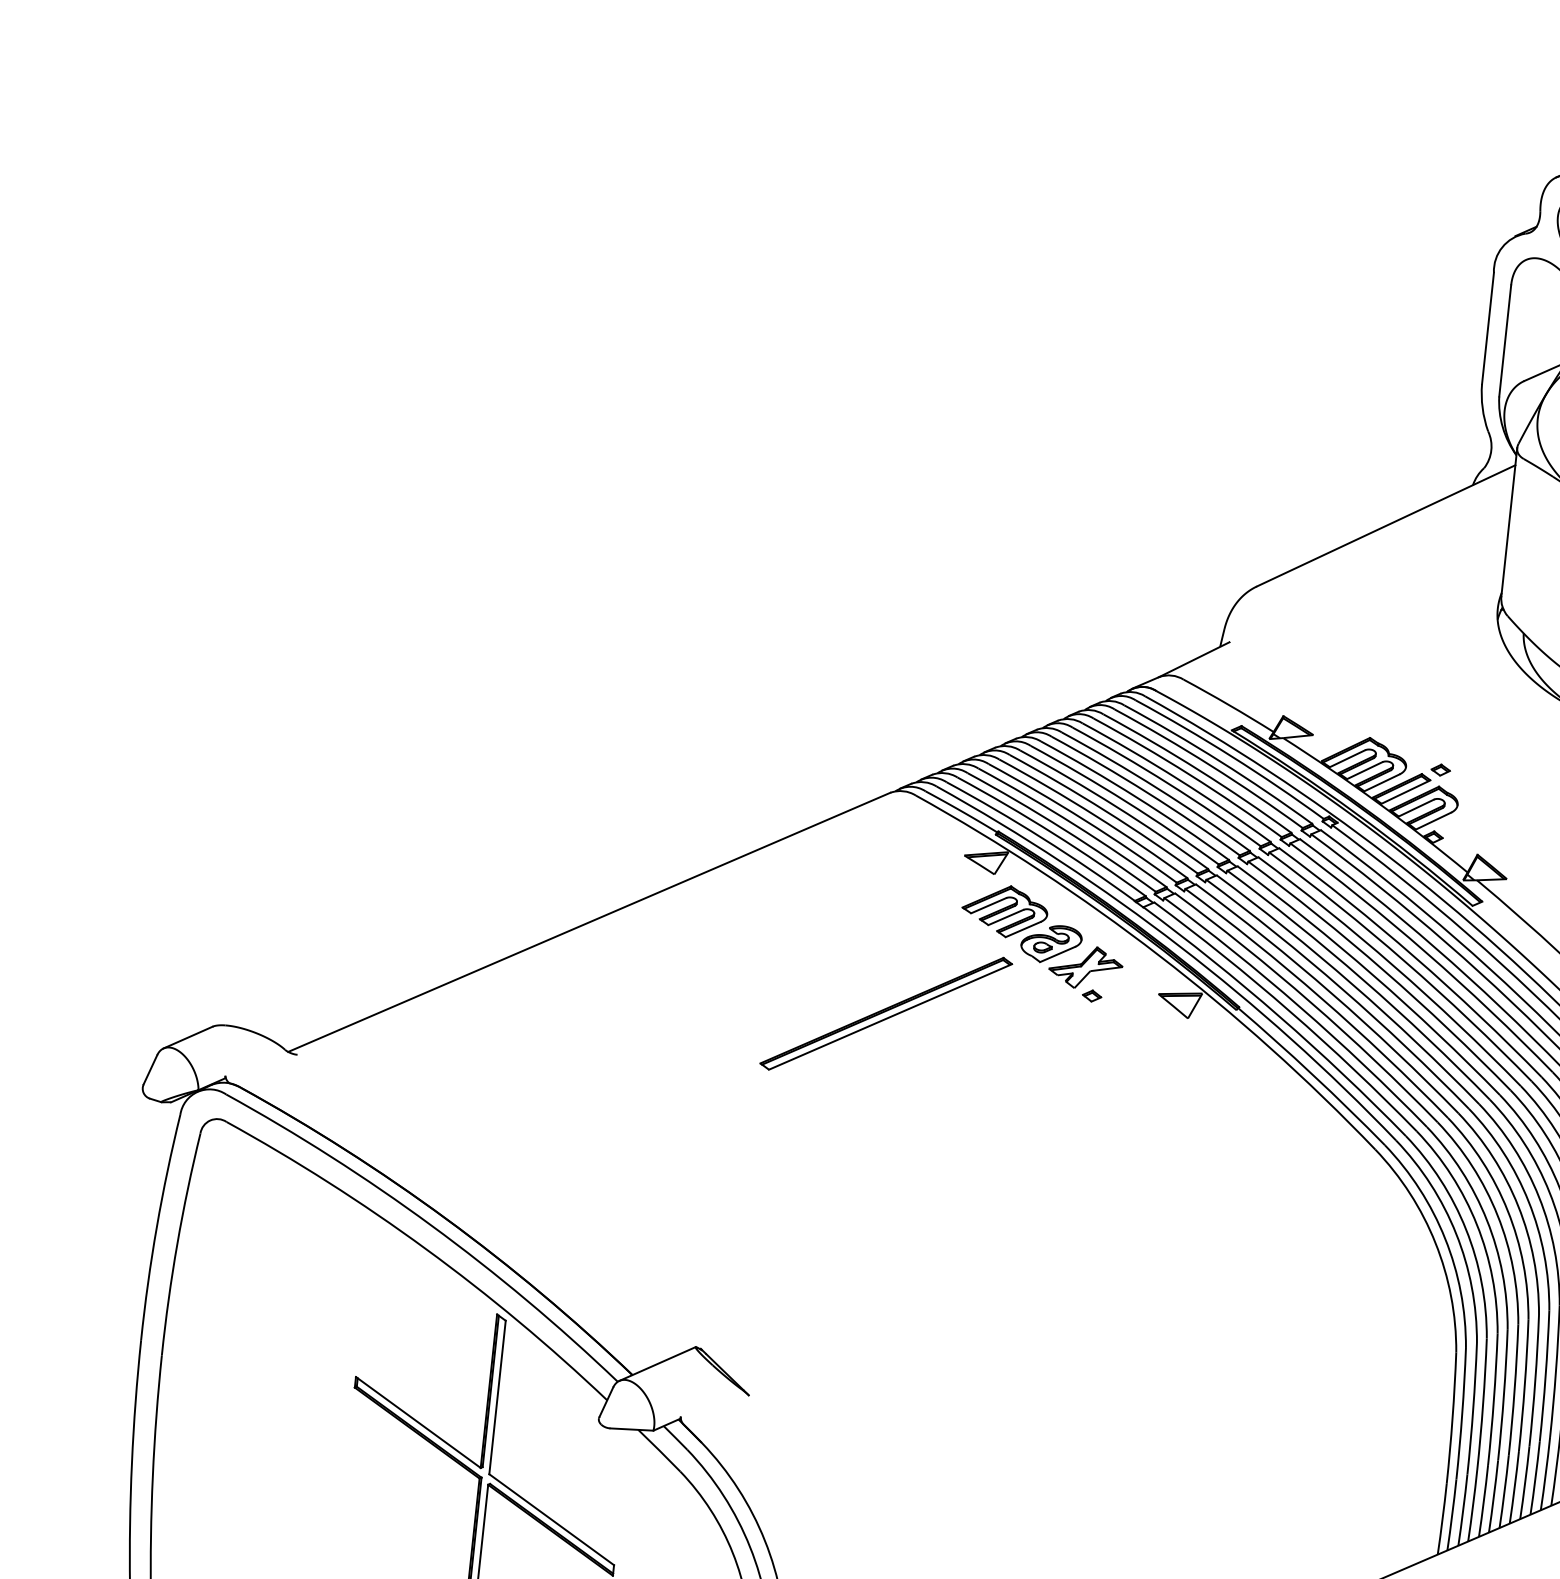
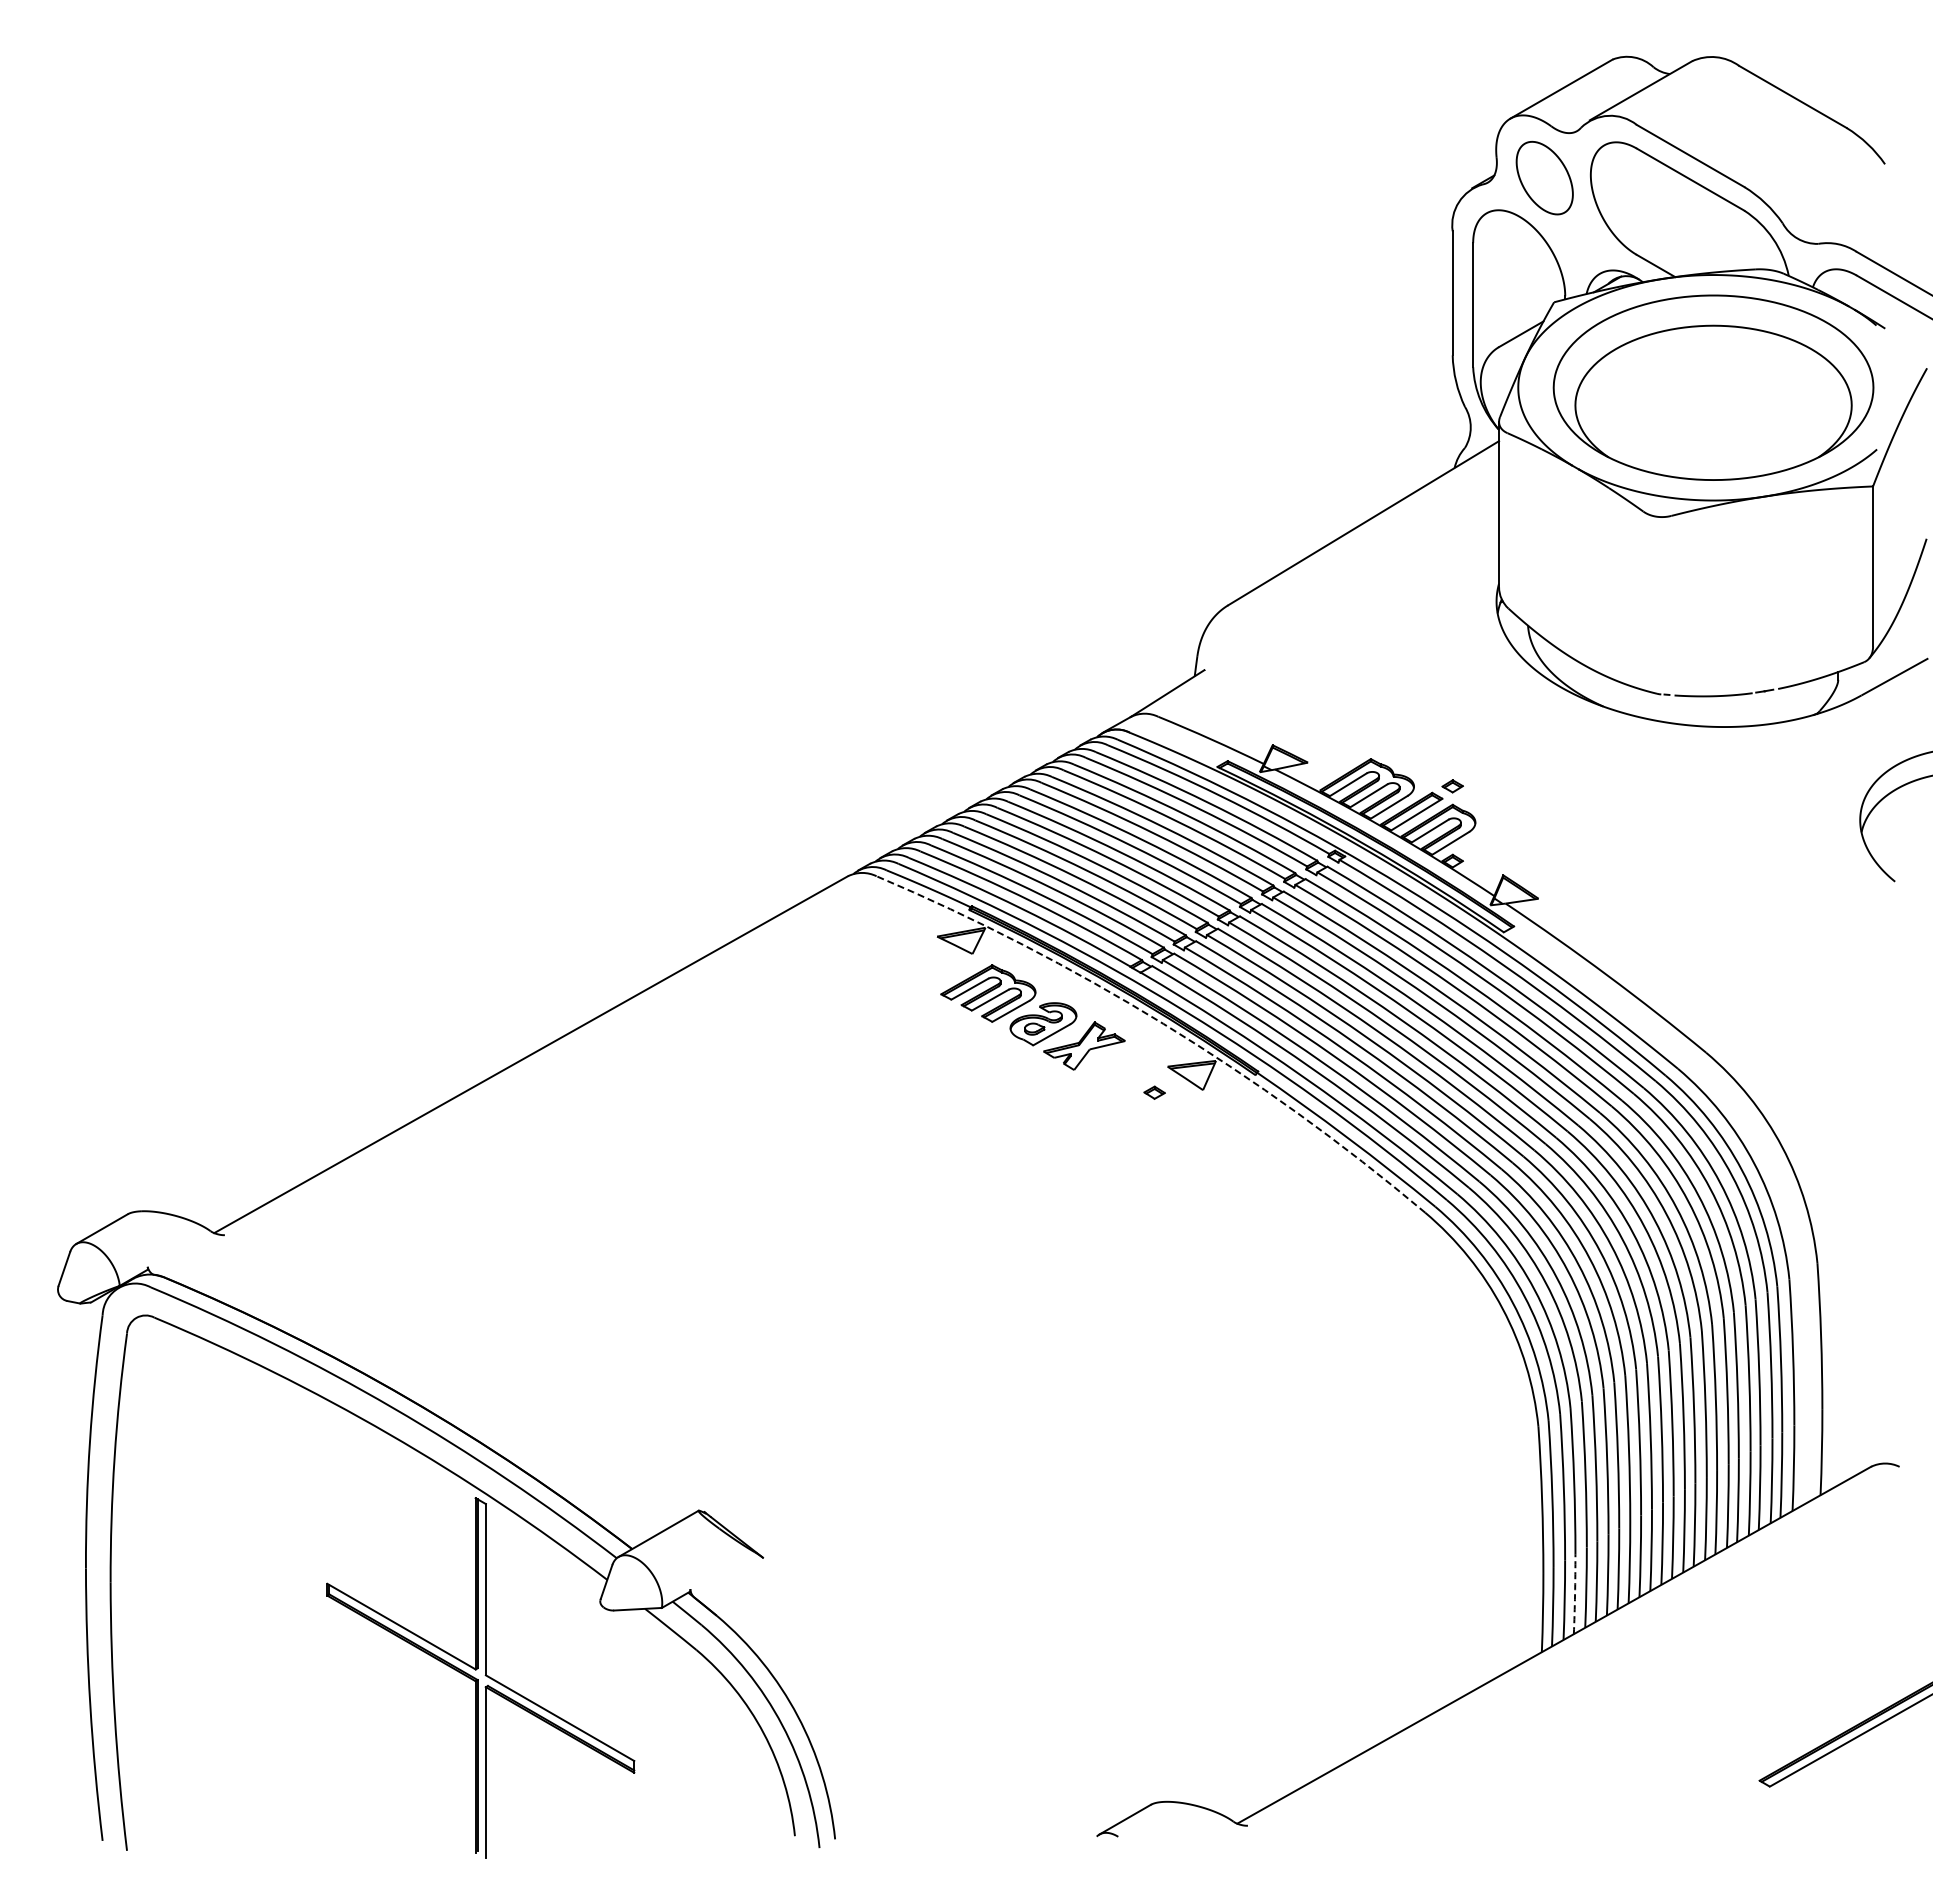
arc: (1158, 954) -> (1163, 1023), solid -> dashed
part: (1092, 995) -> (1154, 1092), moved
part: (886, 1013) -> (869, 1120), removed
arc: (1473, 1506) -> (1575, 1594), solid -> dashed

